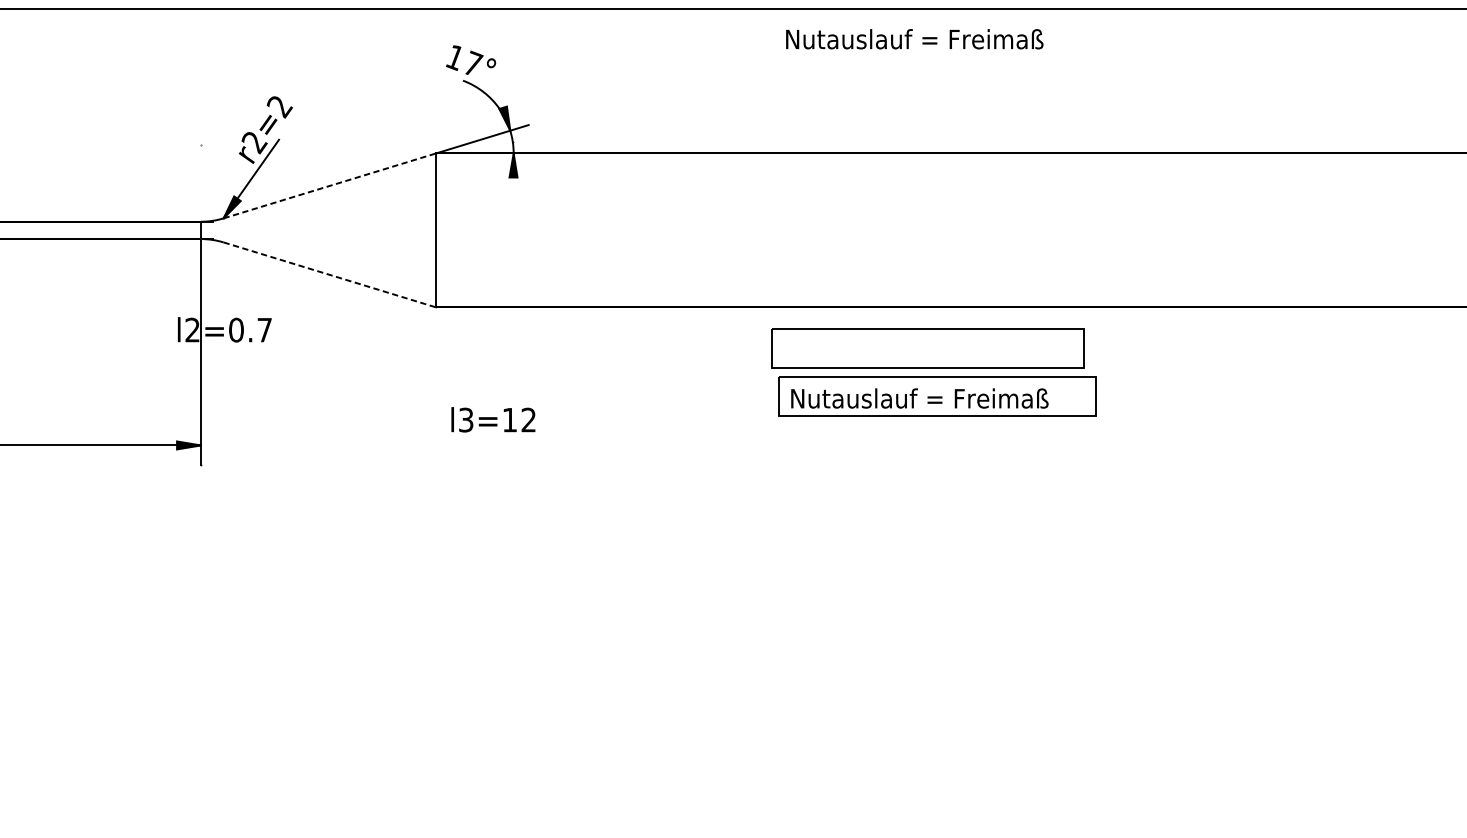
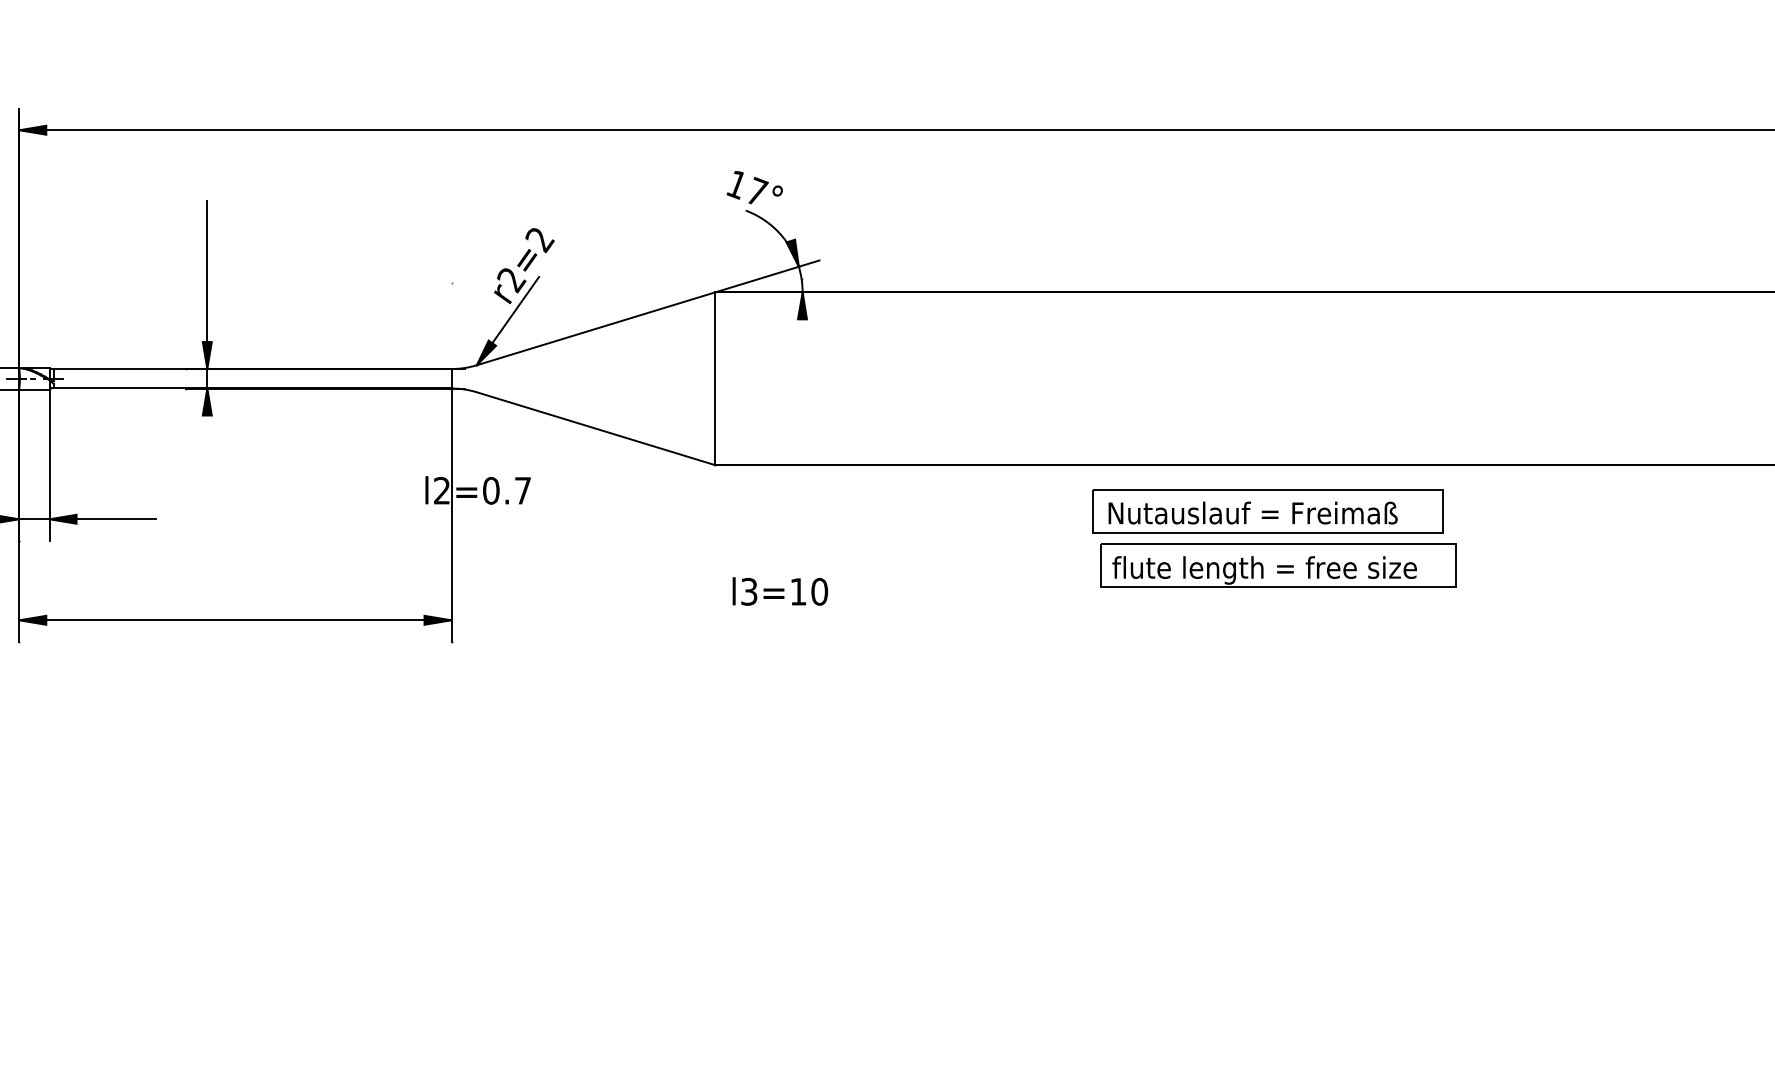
text: (914, 38) -> (1252, 512), moved
line: (330, 185) -> (596, 328), dashed -> solid
line: (330, 274) -> (596, 428), dashed -> solid
text: (924, 401) -> (1264, 570), Nutauslauf = Freimaß -> flute length = free size
text: (528, 419) -> (819, 591), l3=12 -> l3=10

